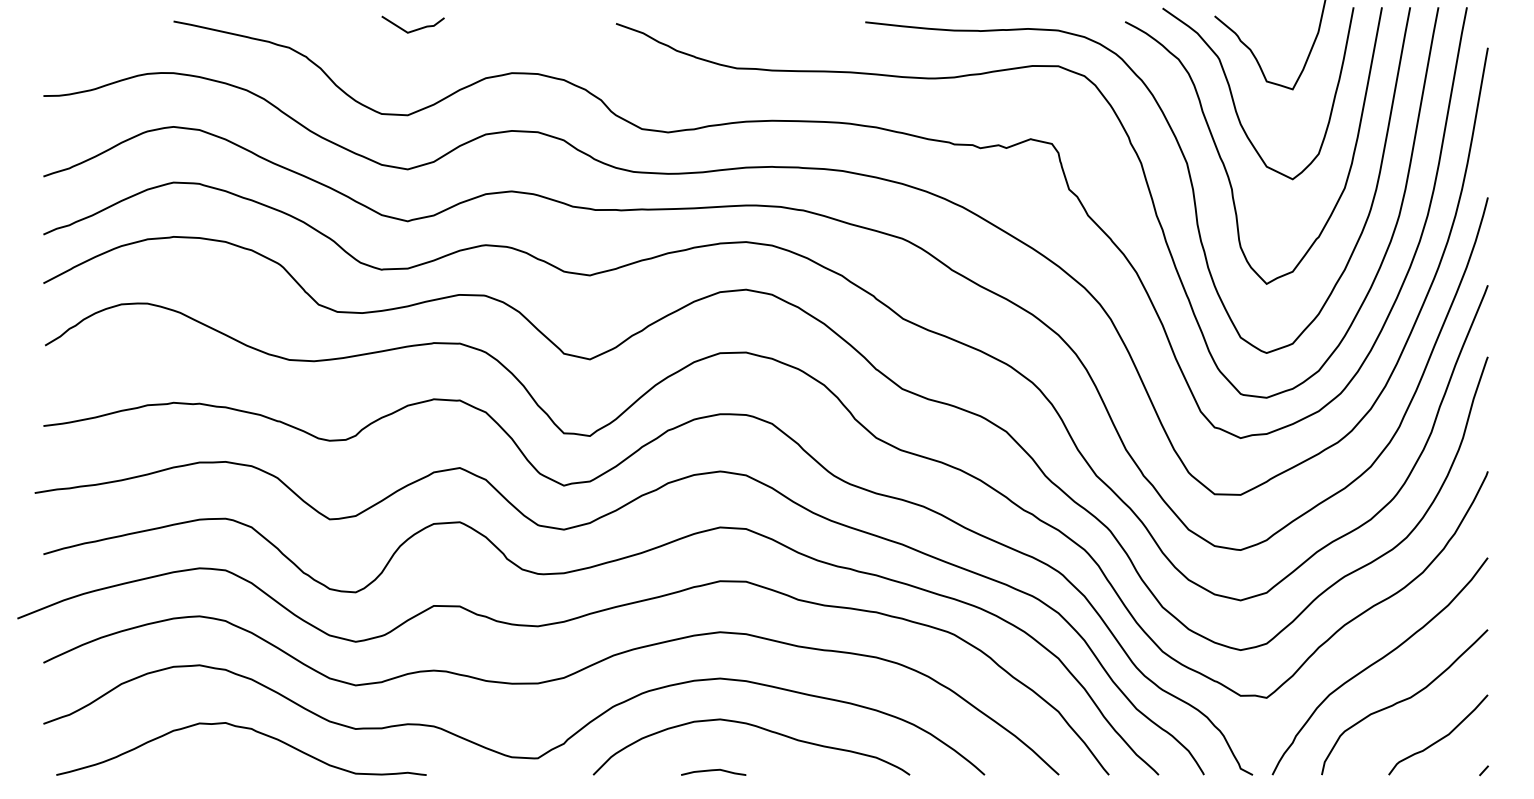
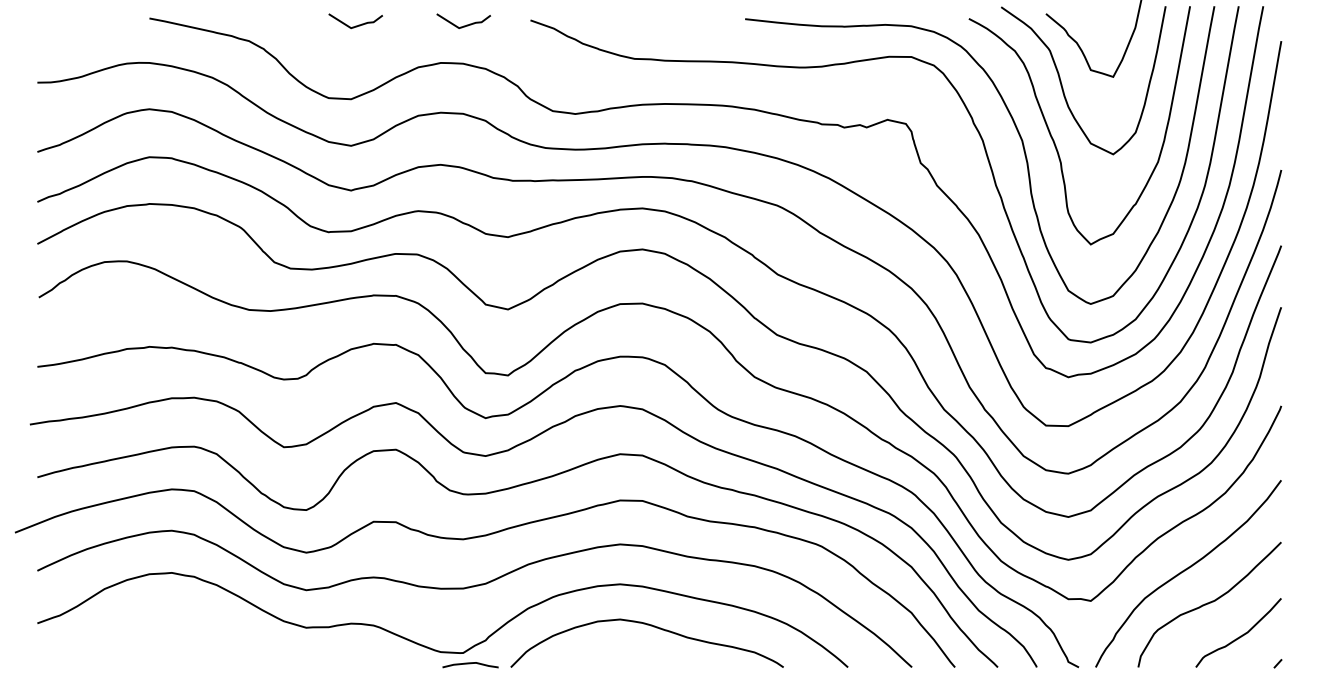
line: (541, 28) -> (466, 24), added
curve: (242, 728) -> (208, 627), removed
curve: (713, 771) -> (470, 664), moved

